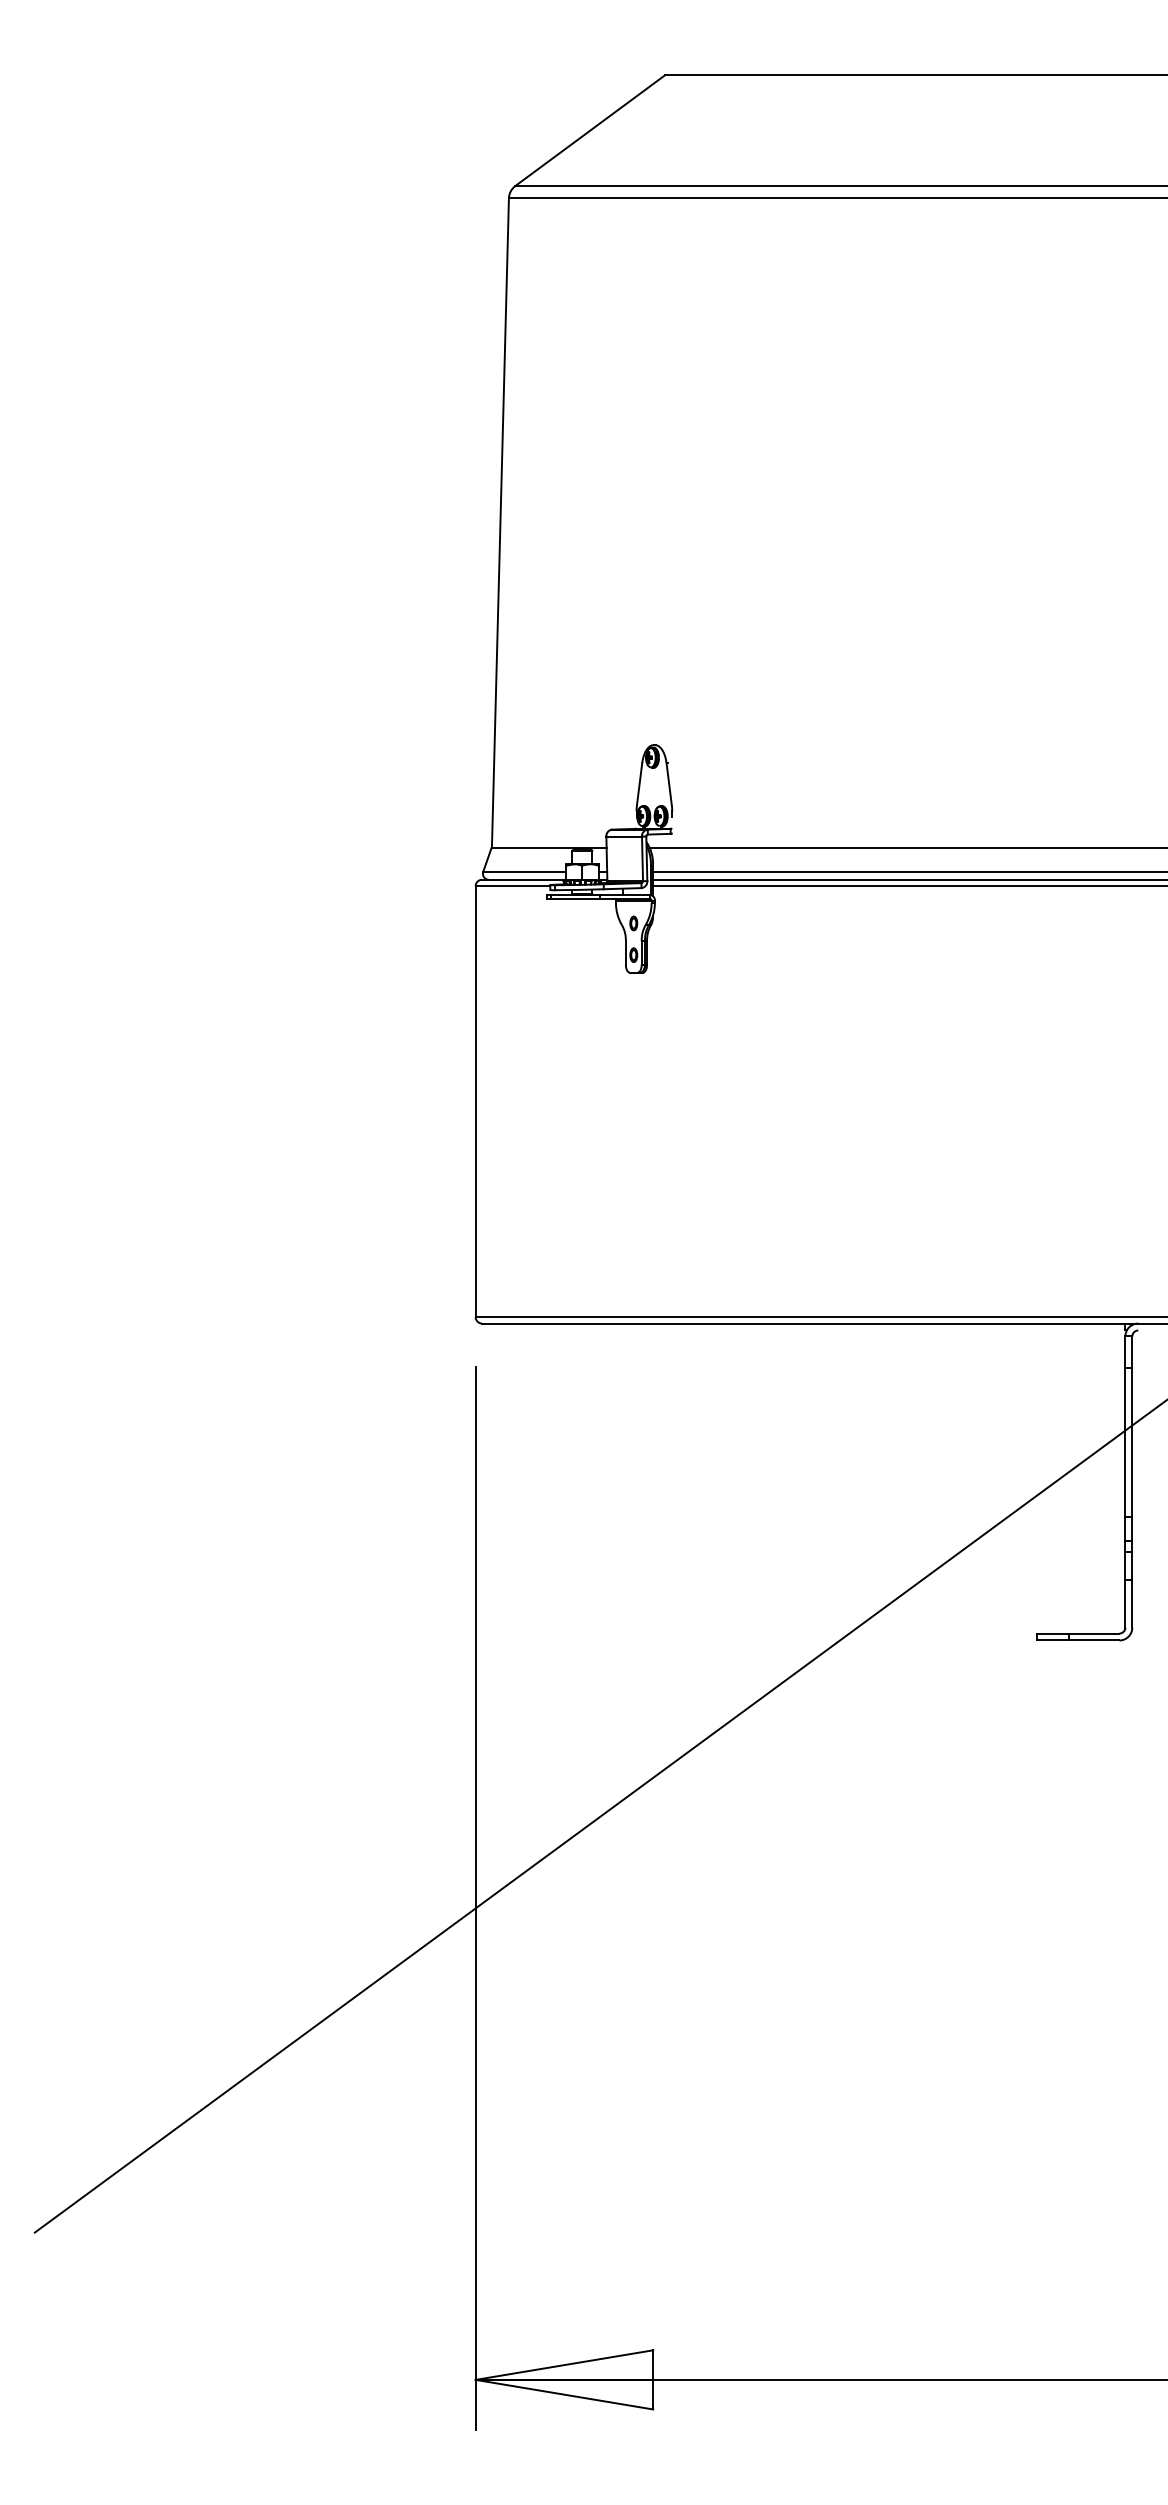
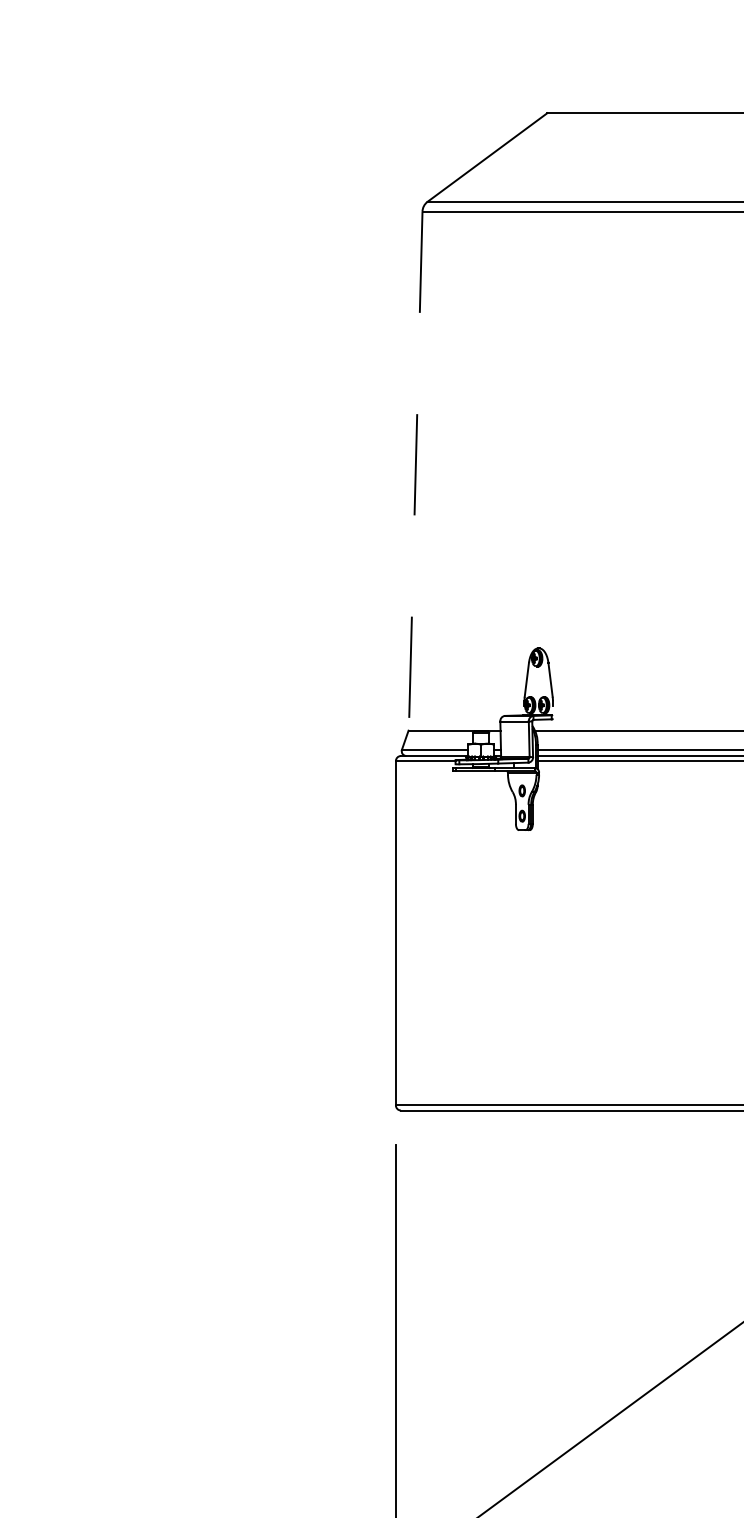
line: (500, 523) -> (415, 471), solid -> dashed

